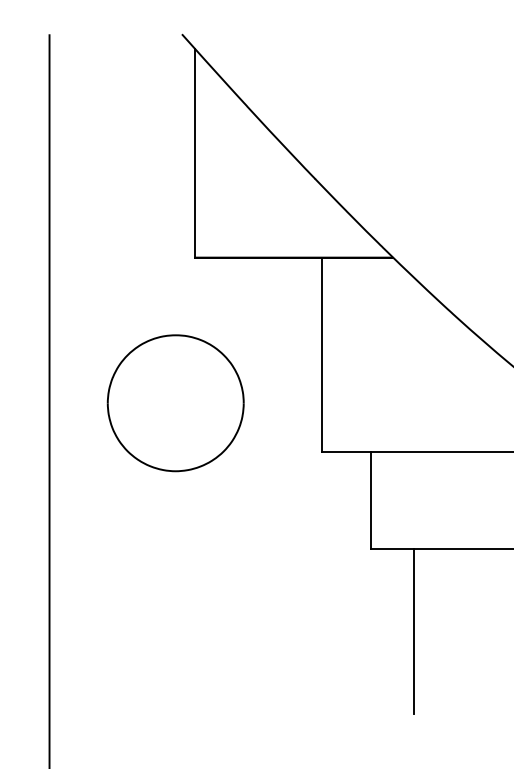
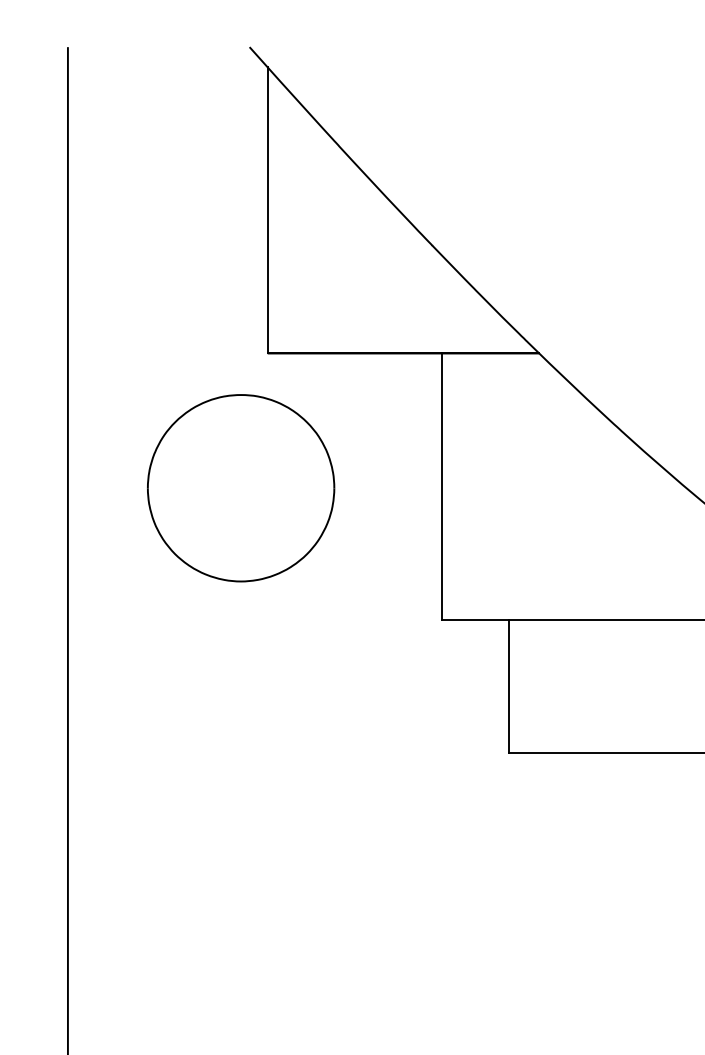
part: (176, 403) -> (241, 488), moved
line: (413, 631) -> (567, 866), removed

